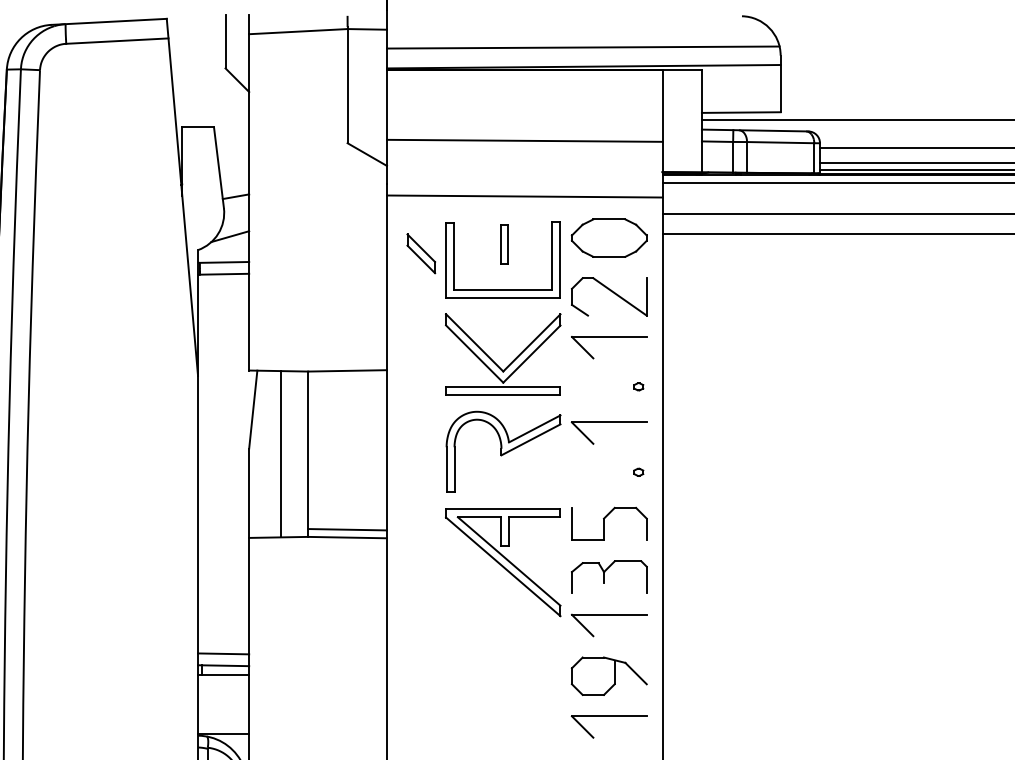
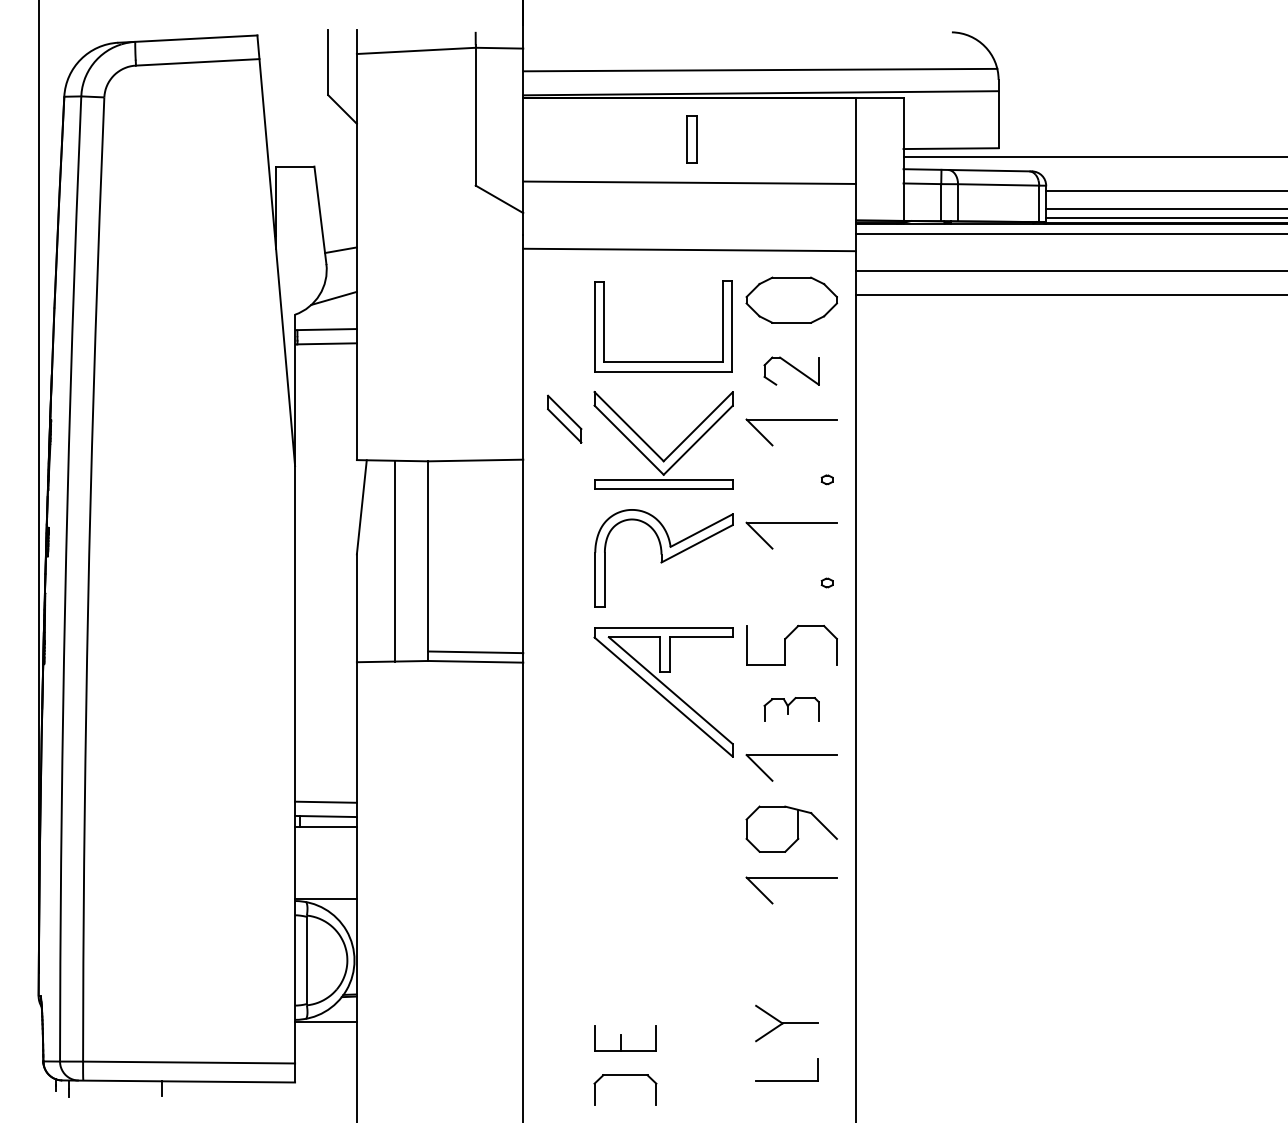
part: (503, 244) -> (691, 139), moved
part: (421, 253) -> (564, 418), moved
part: (609, 296) -> (791, 370), size x0.6
part: (609, 577) -> (791, 709), size x0.6

